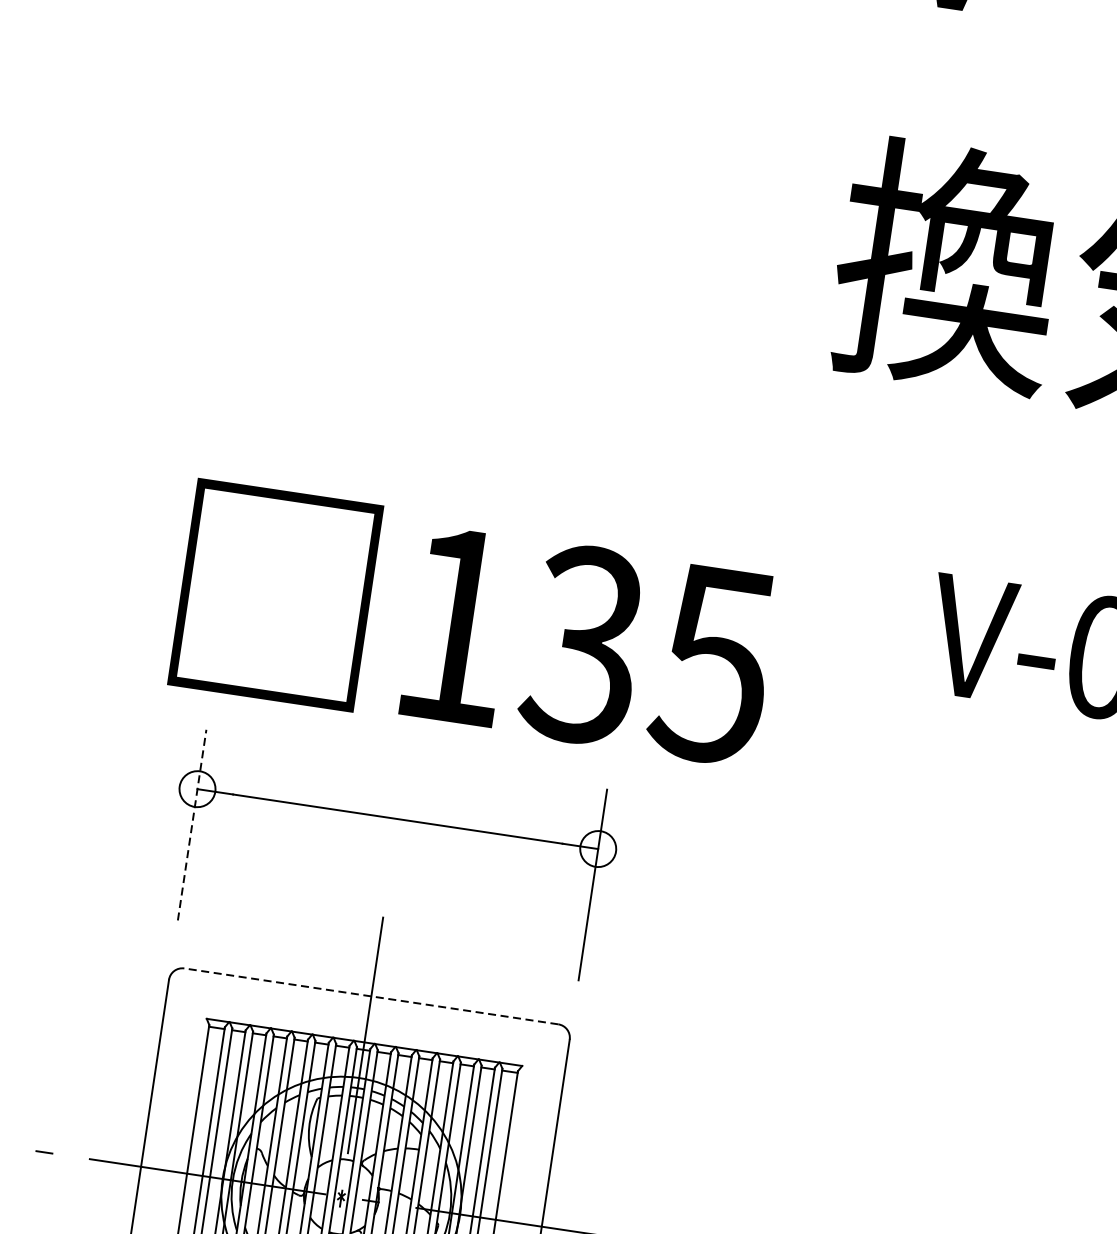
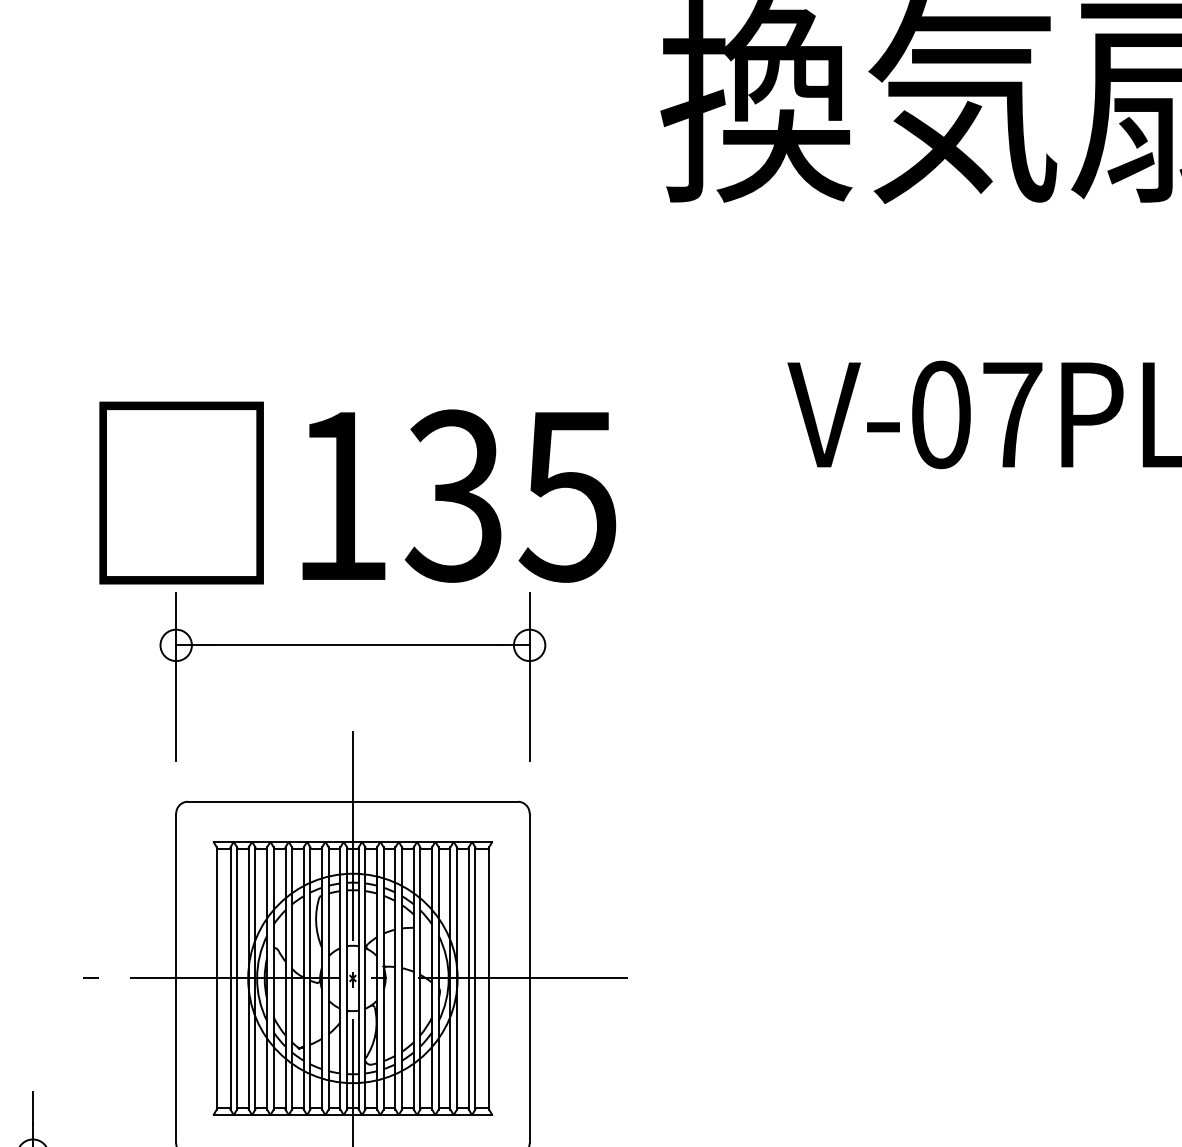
text: (475, 624) -> (357, 492), moved
line: (192, 824) -> (176, 676), dashed -> solid
line: (370, 996) -> (352, 801), dashed -> solid

